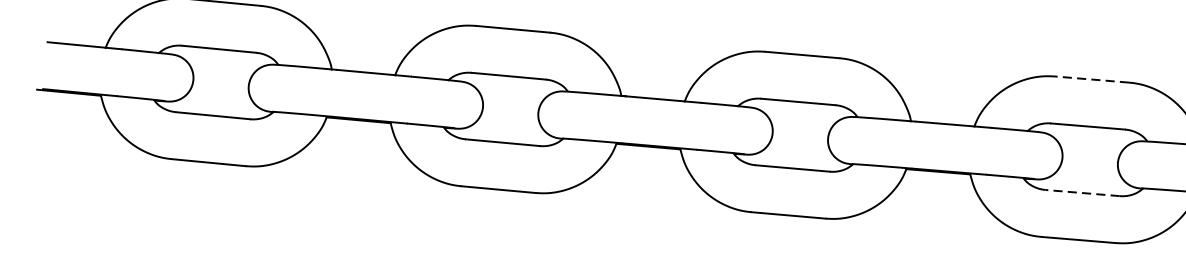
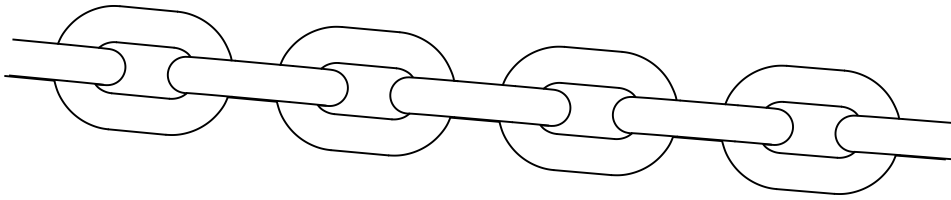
line: (1091, 79) -> (815, 68), dashed -> solid
line: (1081, 193) -> (807, 155), dashed -> solid

